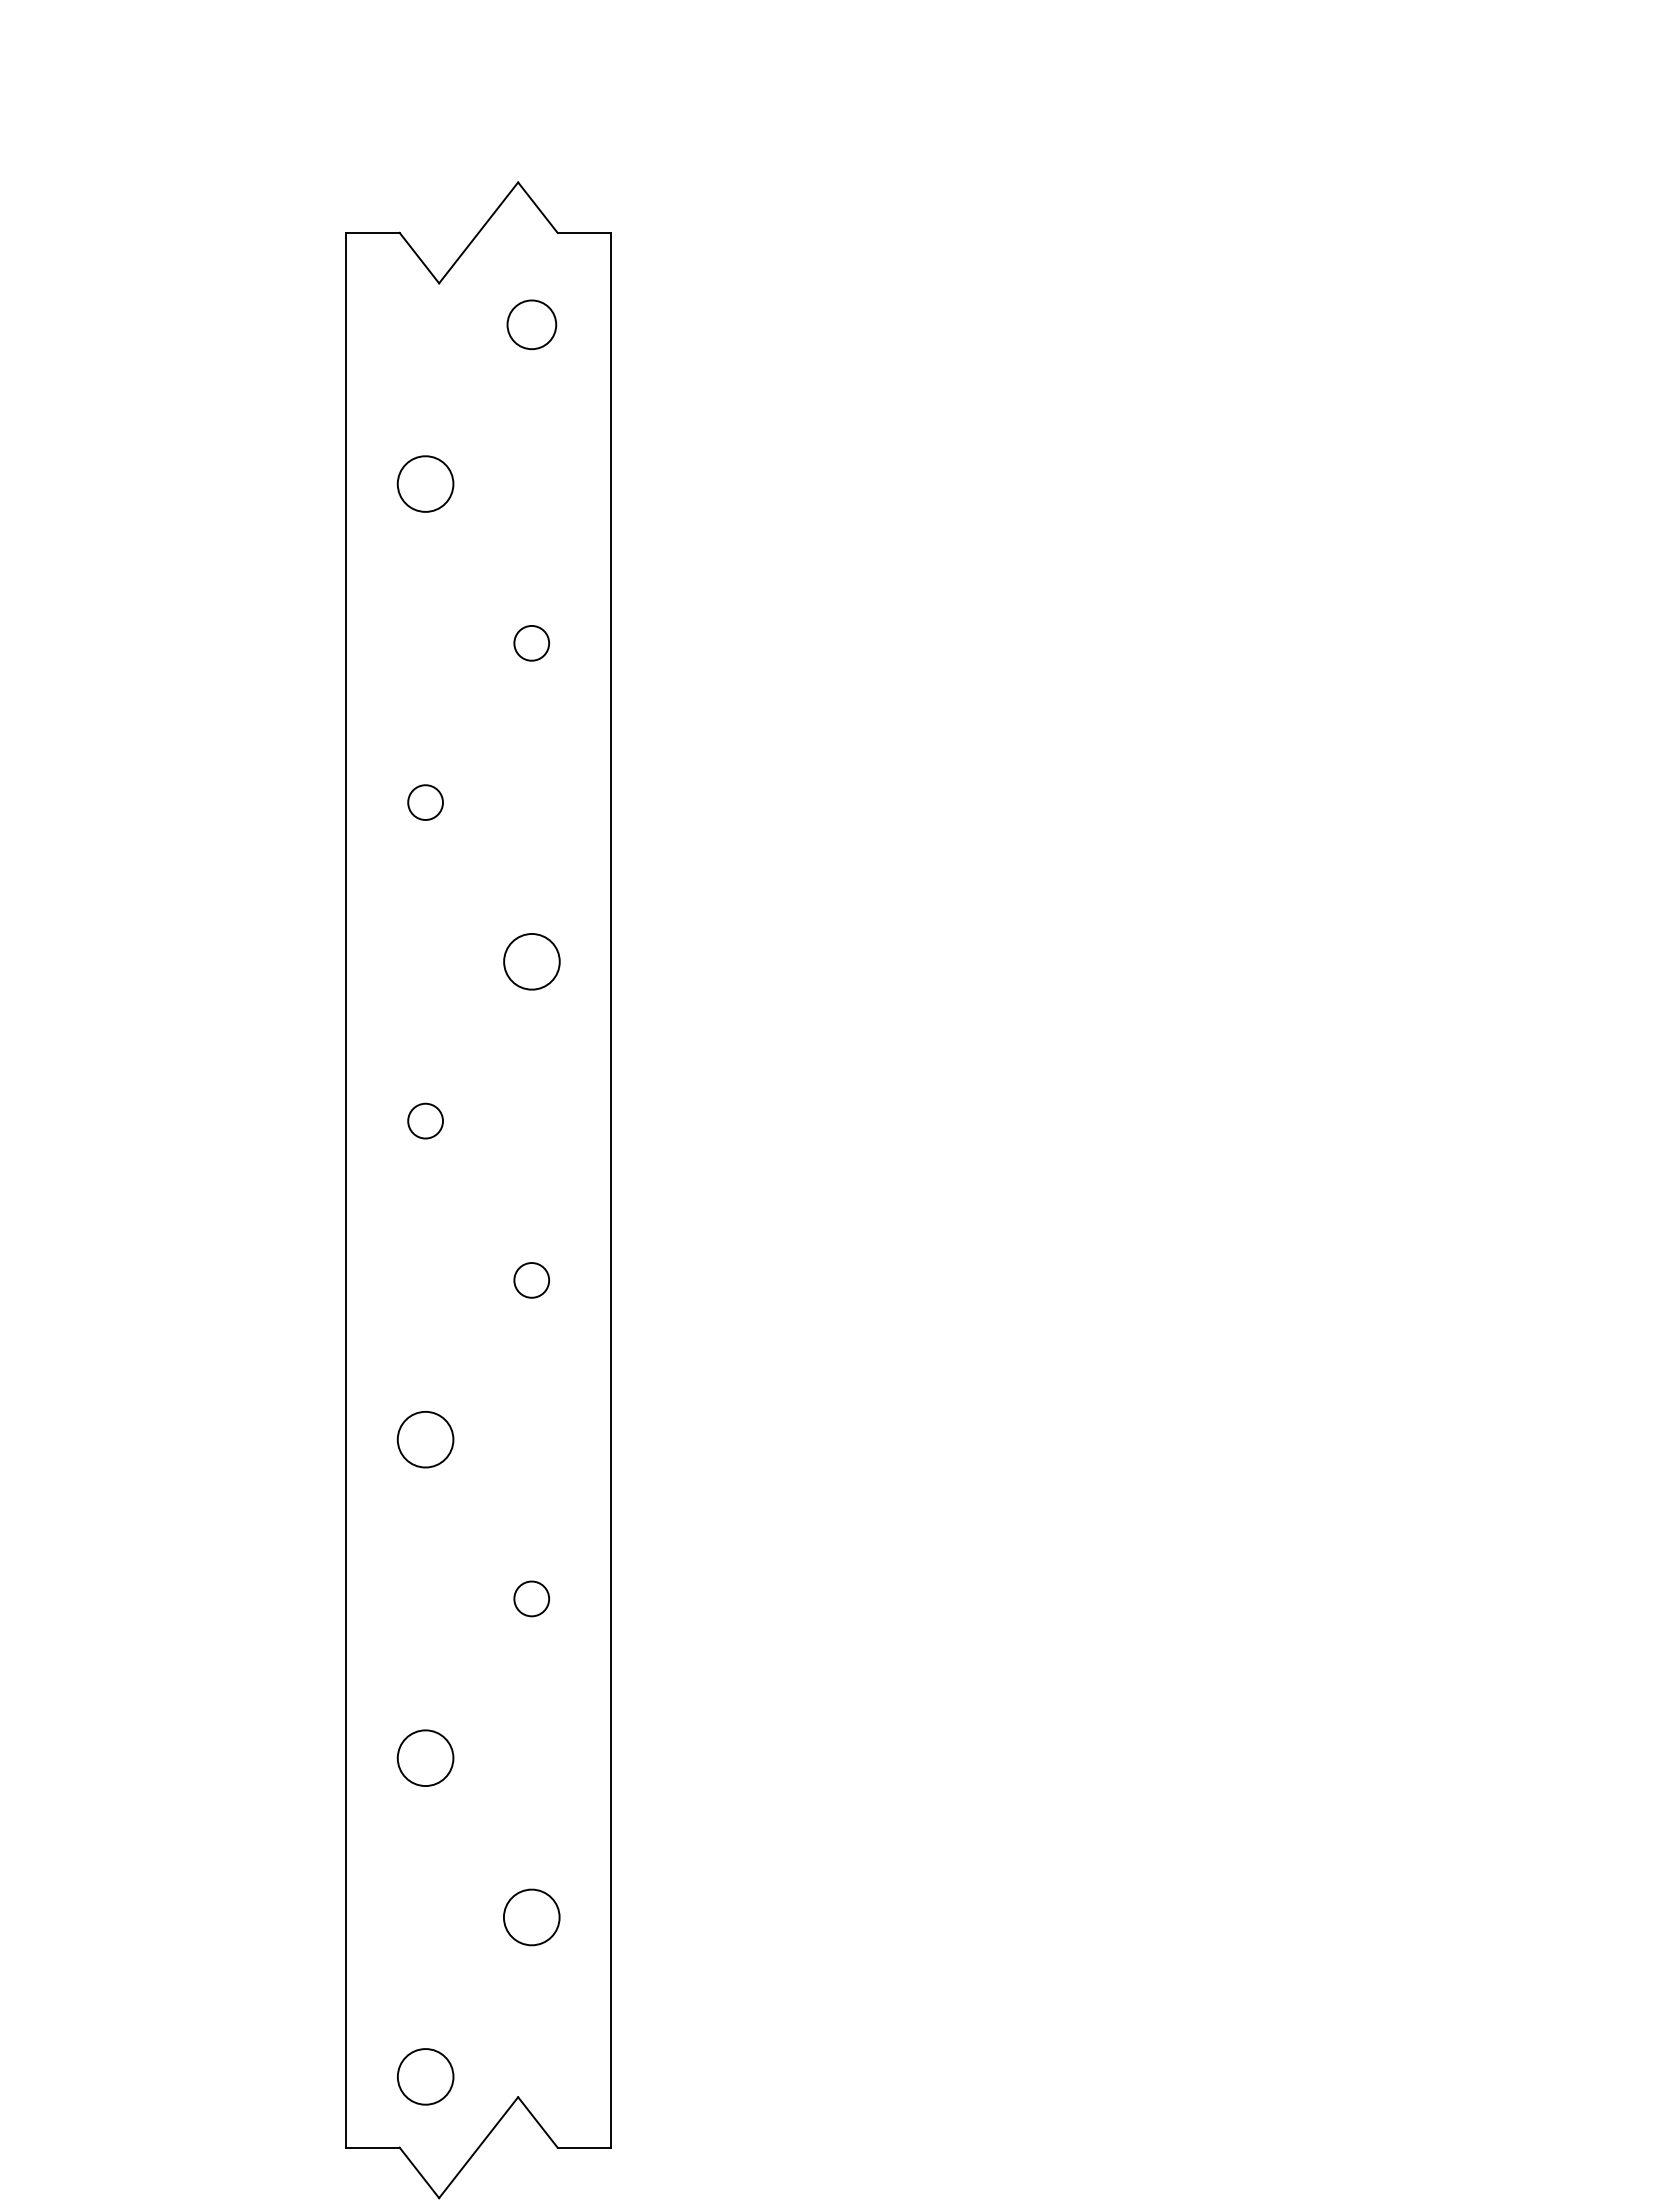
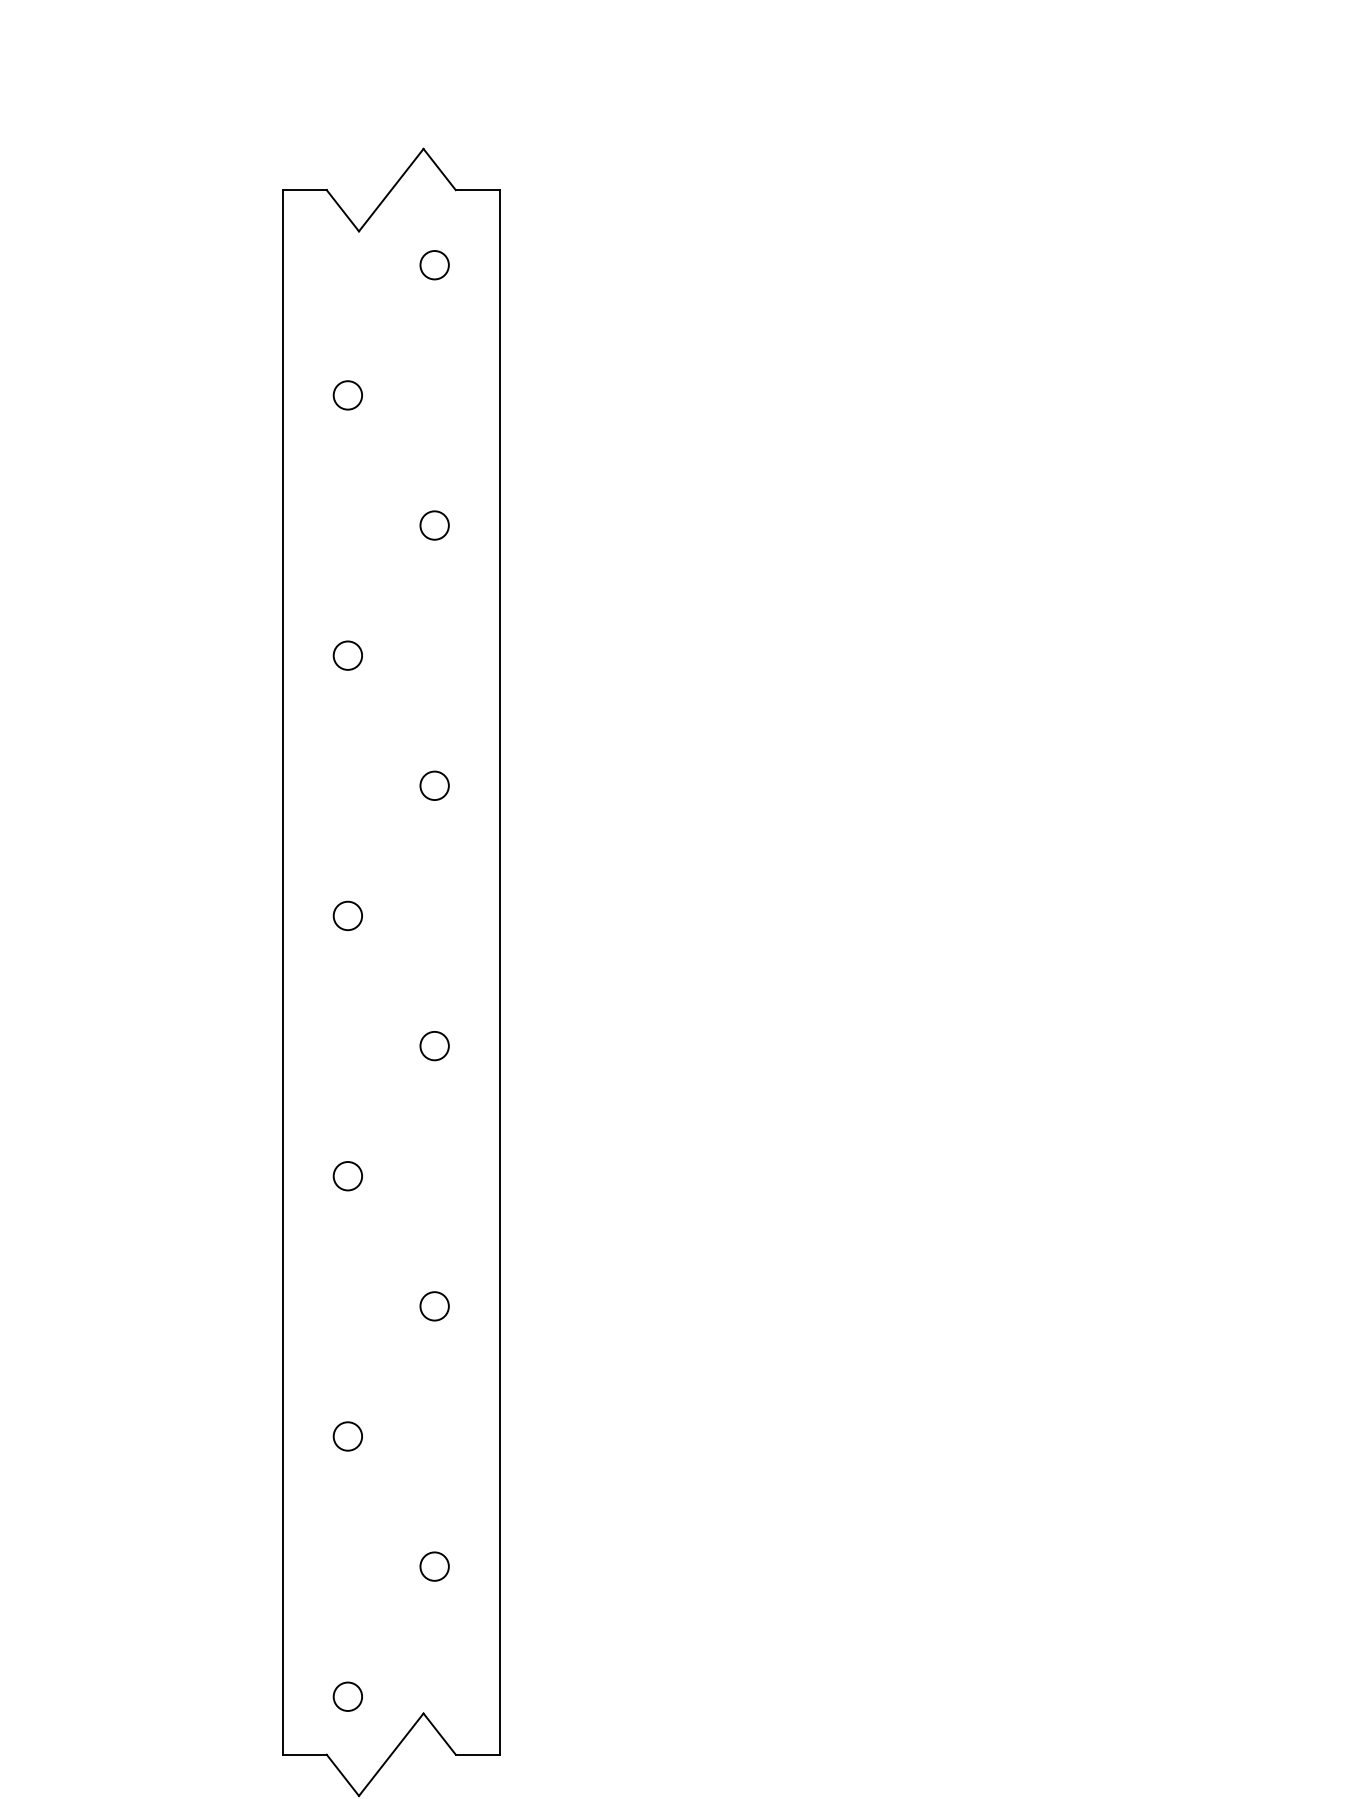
circle: (531, 324) -> (434, 265), size x0.71
circle: (425, 483) -> (347, 394), size x0.62
circle: (531, 961) -> (434, 785), size x0.62
circle: (425, 1439) -> (347, 1176), size x0.62
circle: (425, 1757) -> (347, 1435), size x0.62
circle: (531, 1917) -> (434, 1566), size x0.62
circle: (425, 2076) -> (347, 1696), size x0.62

